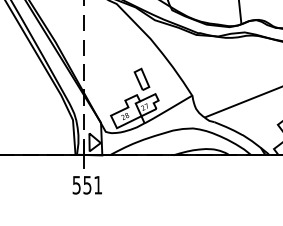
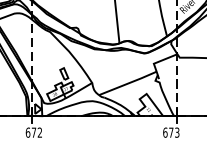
text: (86, 184) -> (33, 132), 551 -> 672

